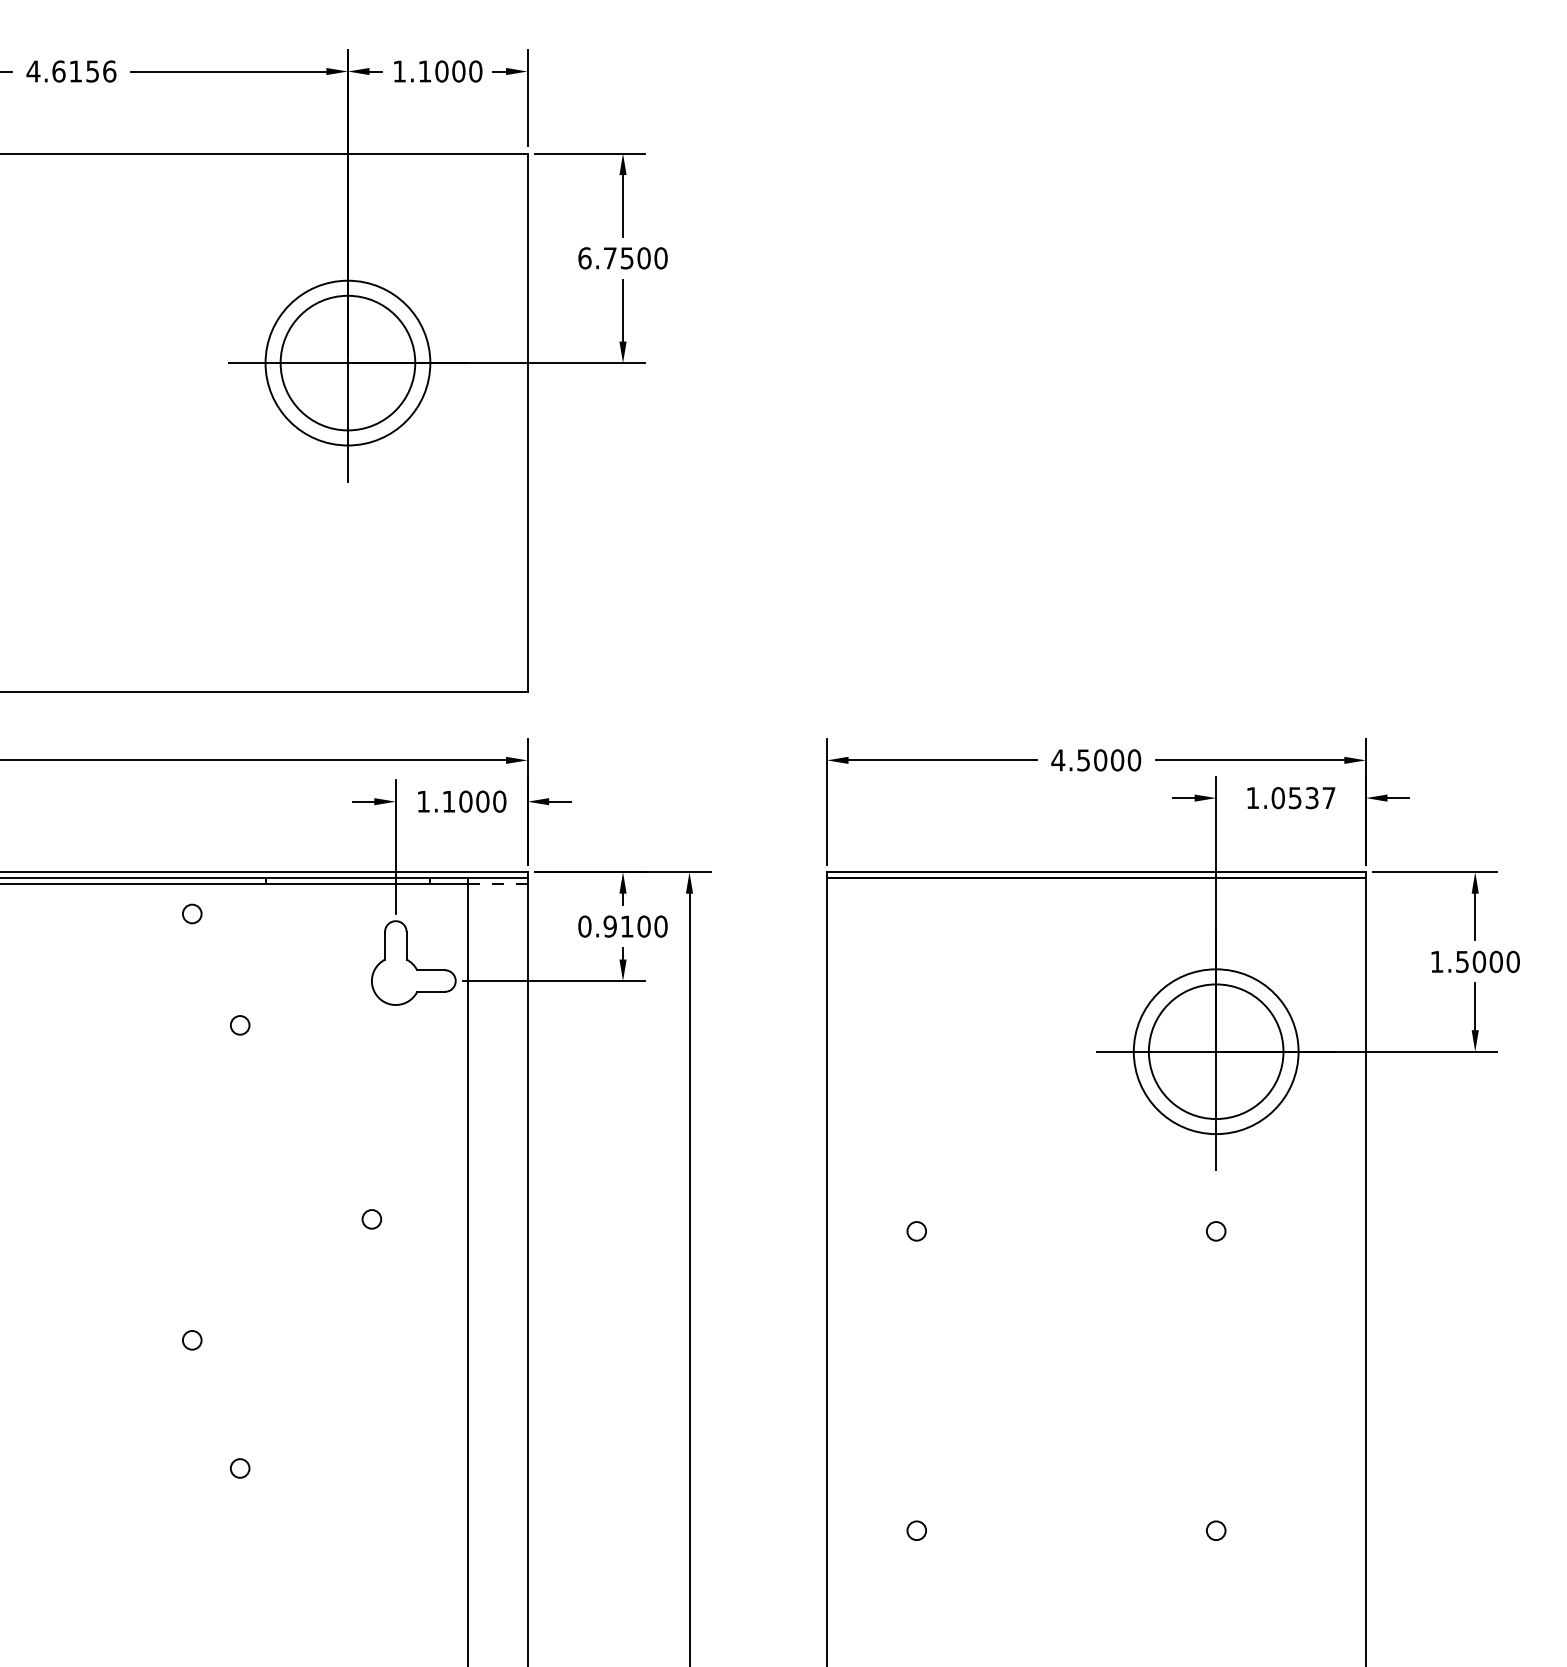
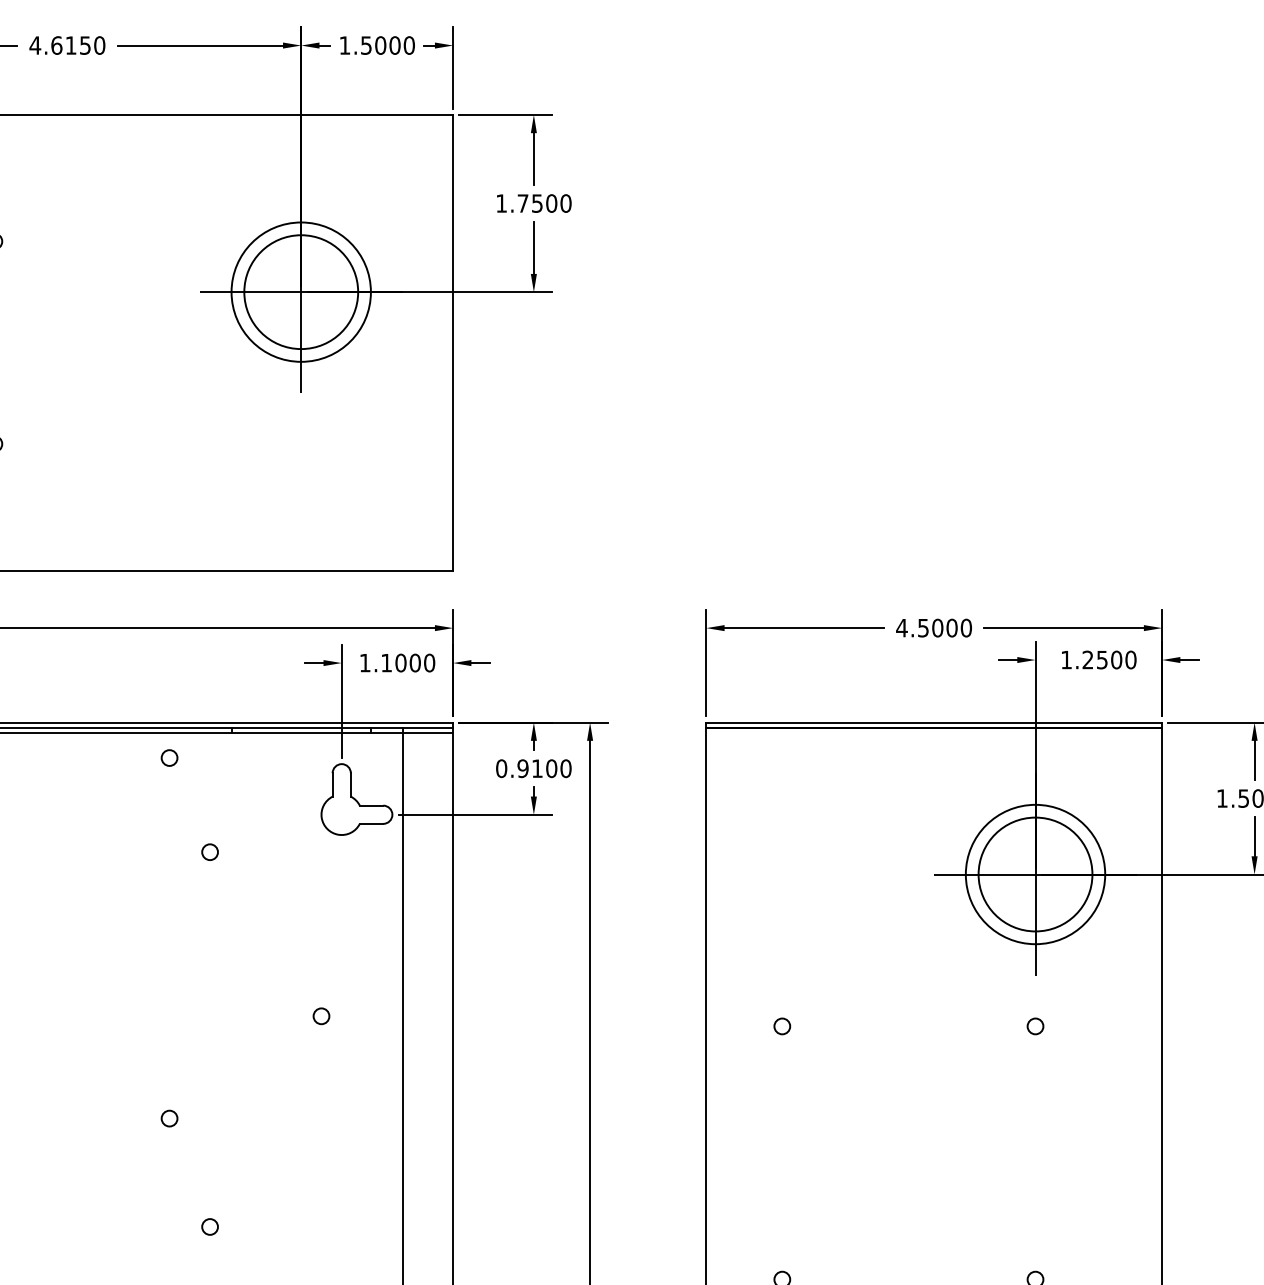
text: (109, 71) -> (99, 45), 4.6156 -> 4.6150
text: (424, 71) -> (365, 45), 1.1000 -> 1.5000
text: (584, 258) -> (501, 203), 6.7500 -> 1.7500
text: (1303, 798) -> (1109, 660), 1.0537 -> 1.2500
line: (497, 884) -> (427, 733), dashed -> solid

